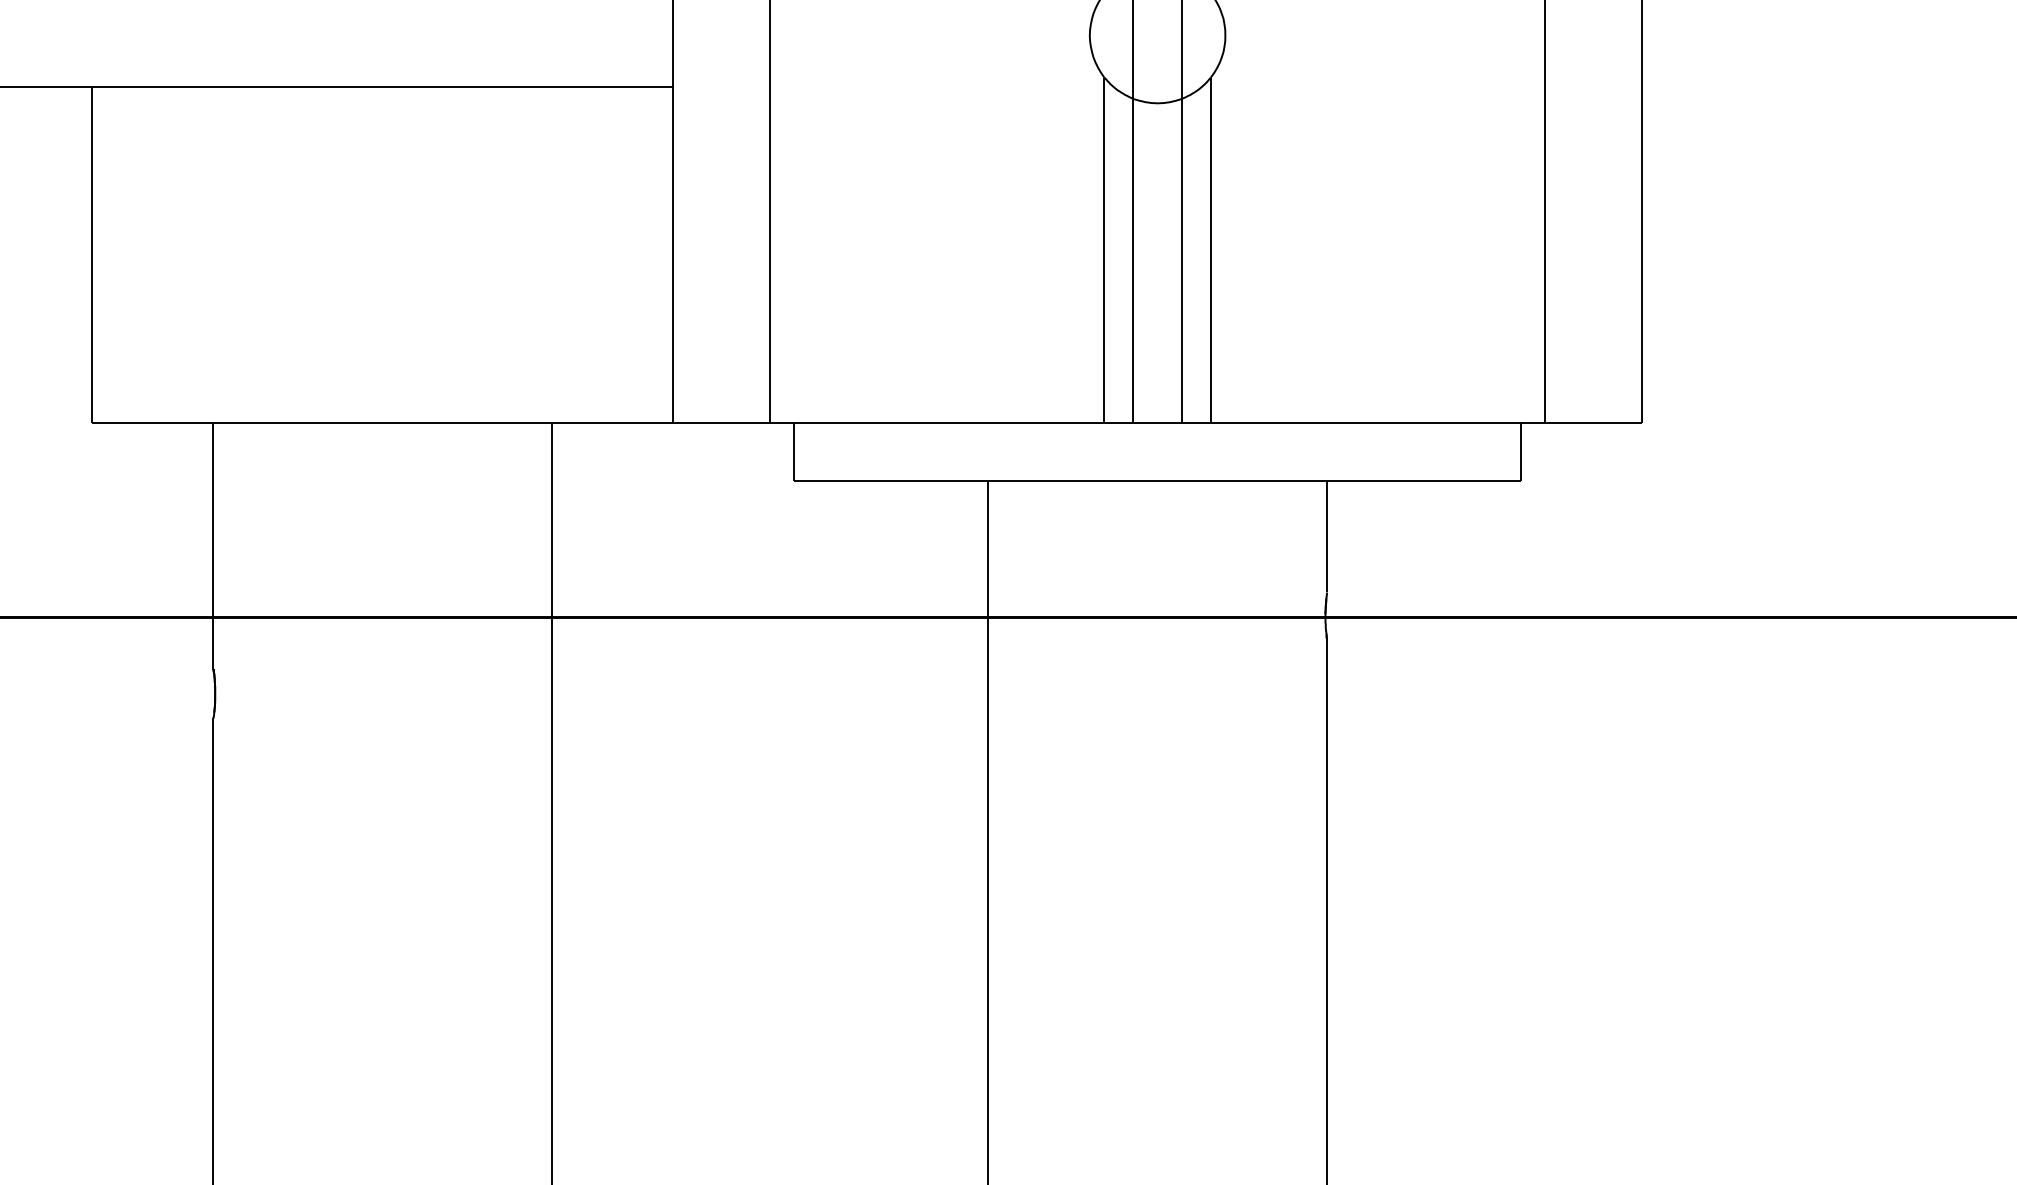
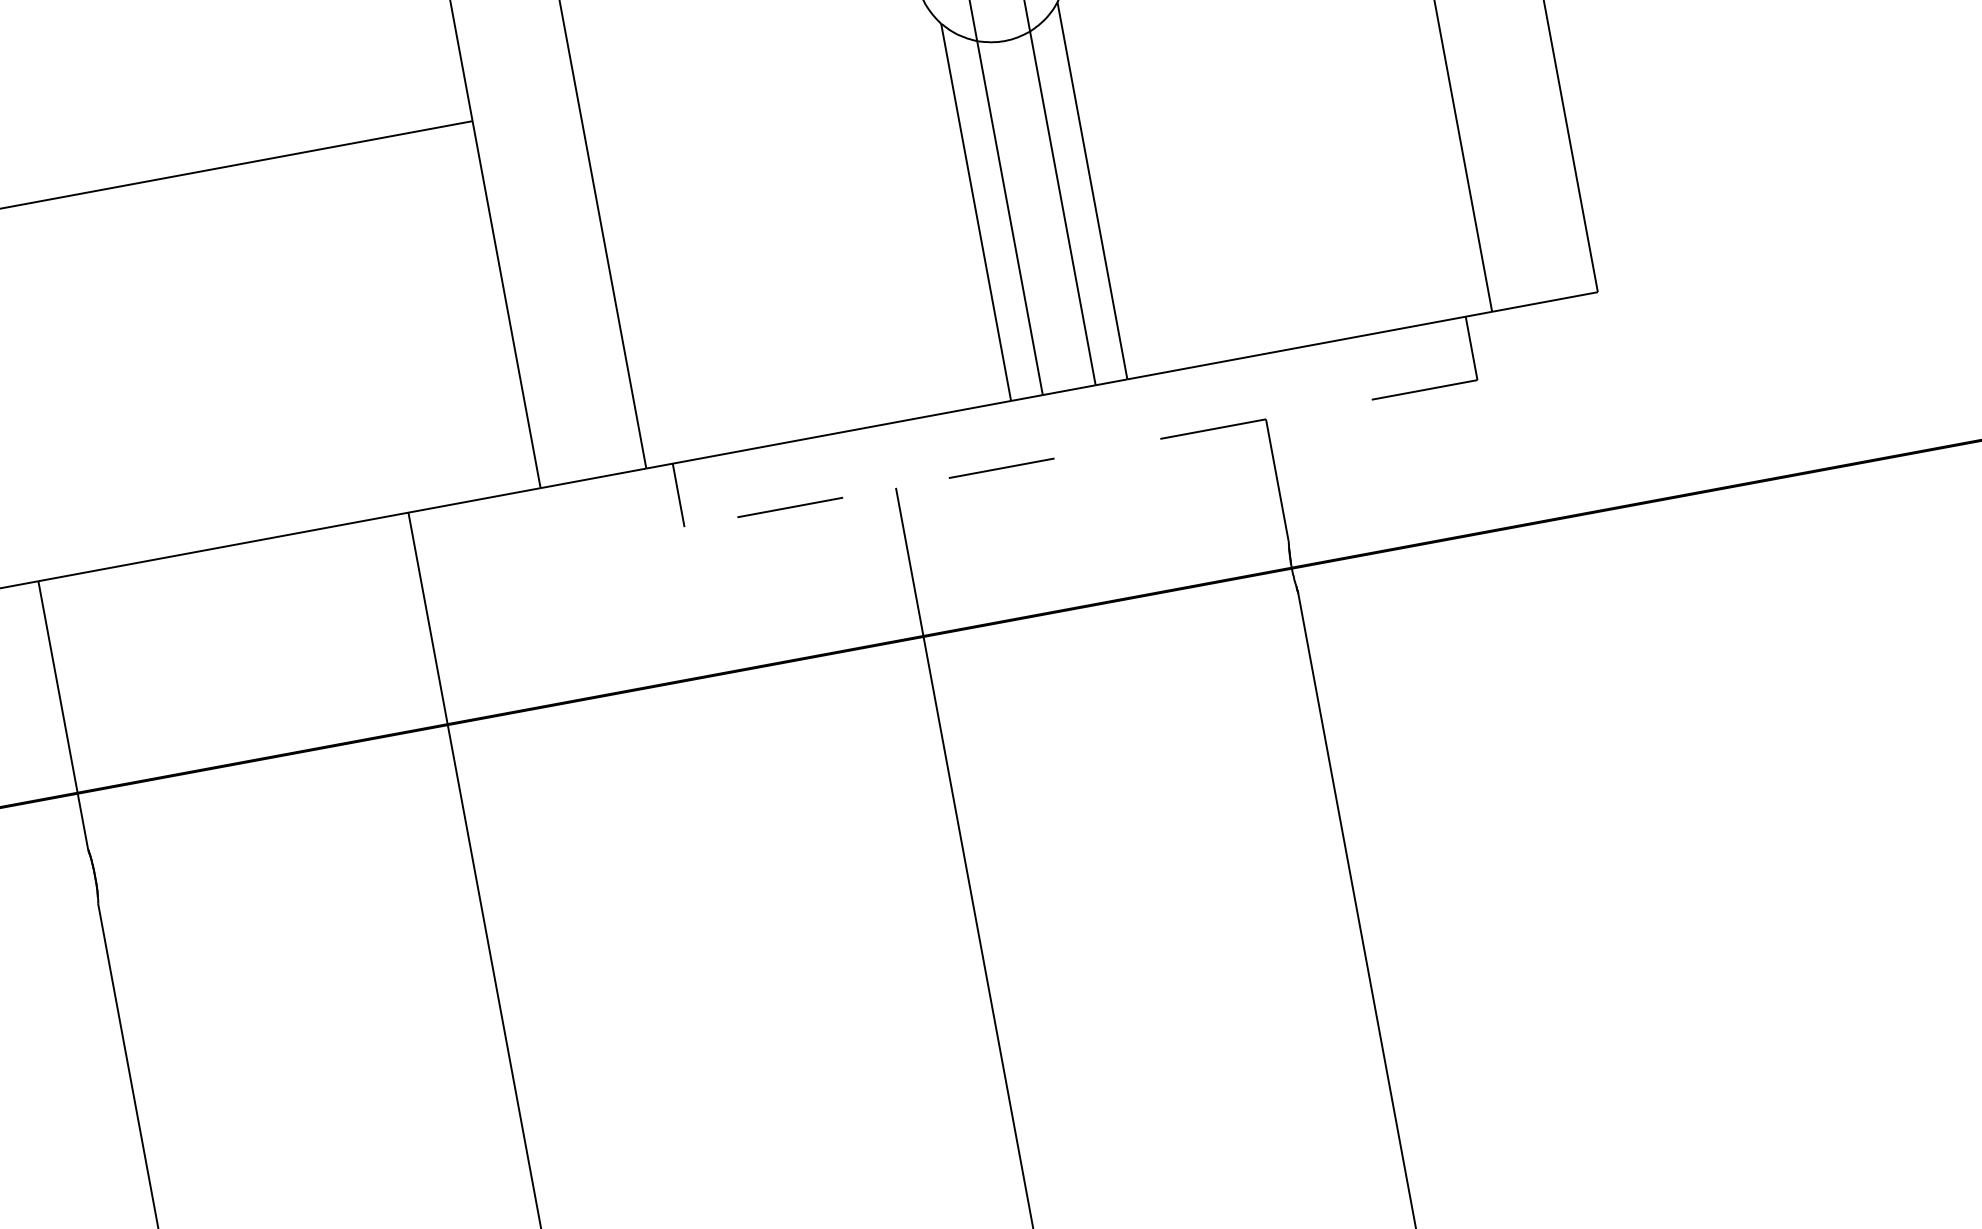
line: (1157, 481) -> (1080, 454), solid -> dashed

